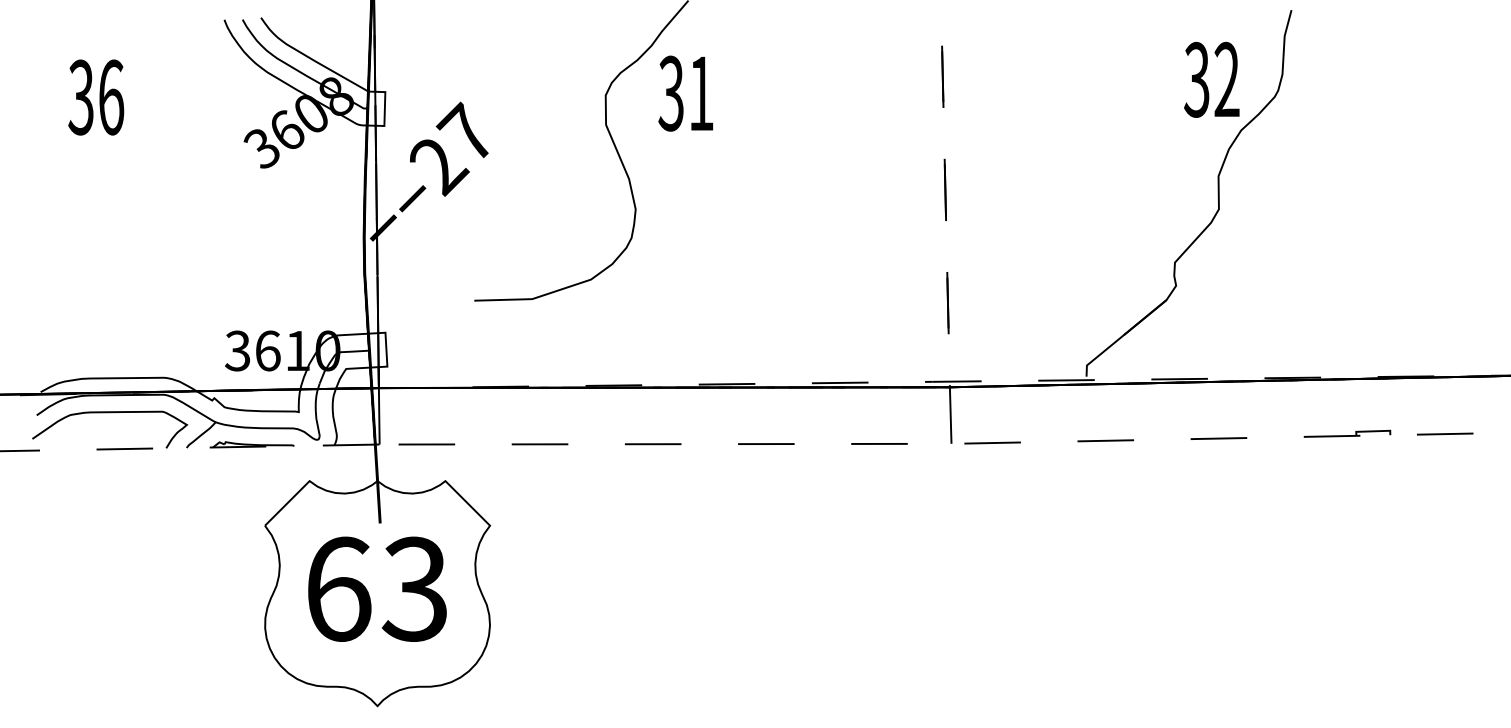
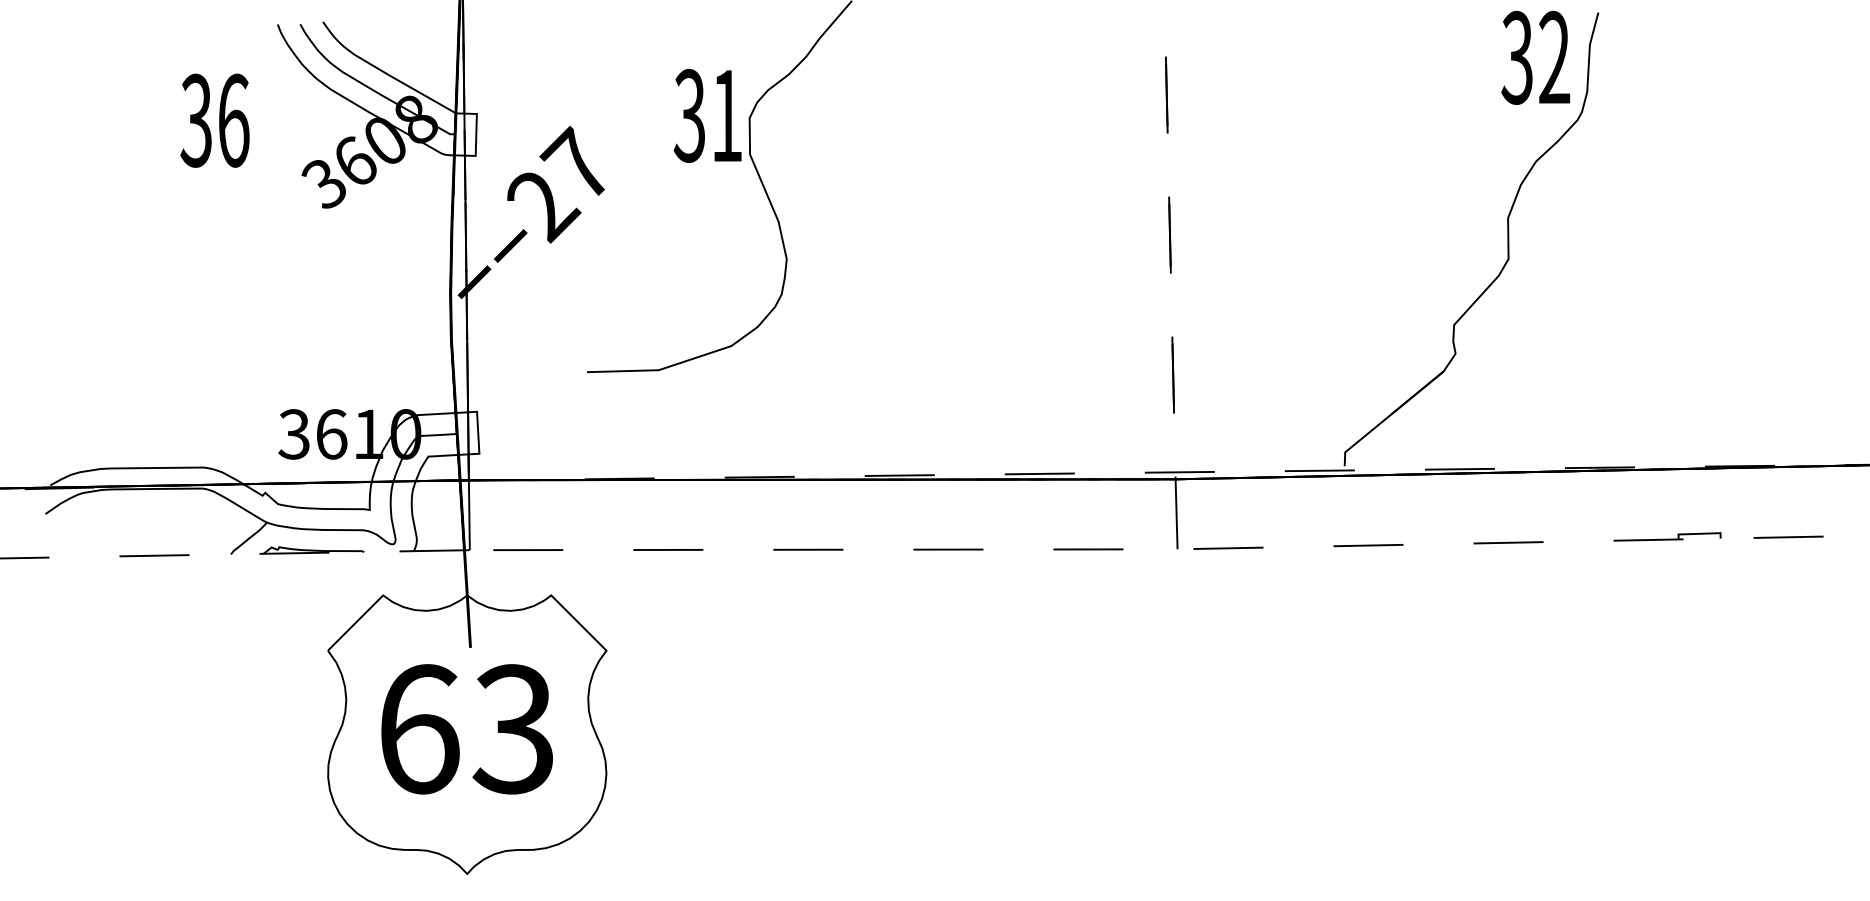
text: (1211, 79) -> (1535, 57), moved
text: (685, 93) -> (707, 115), moved
text: (95, 97) -> (214, 120), moved
curve: (109, 413) -> (135, 511), removed

